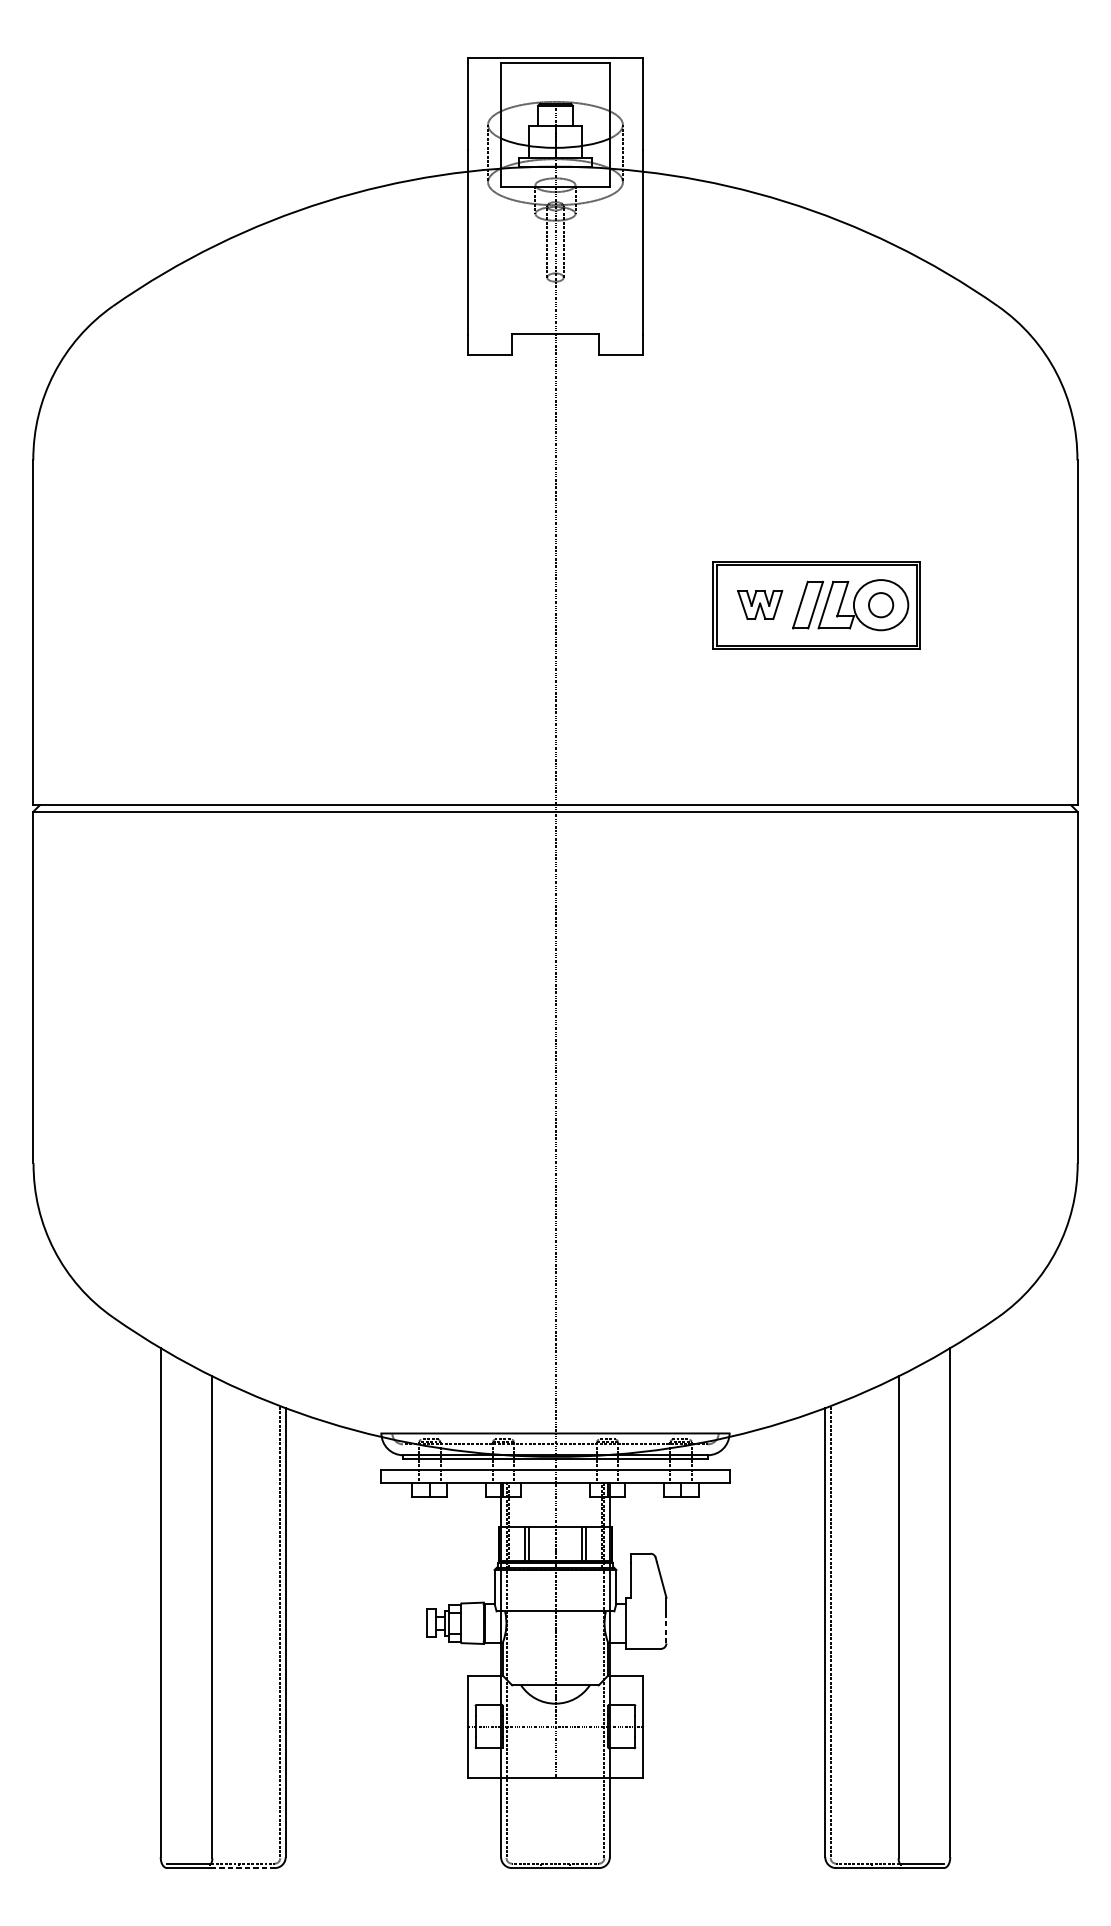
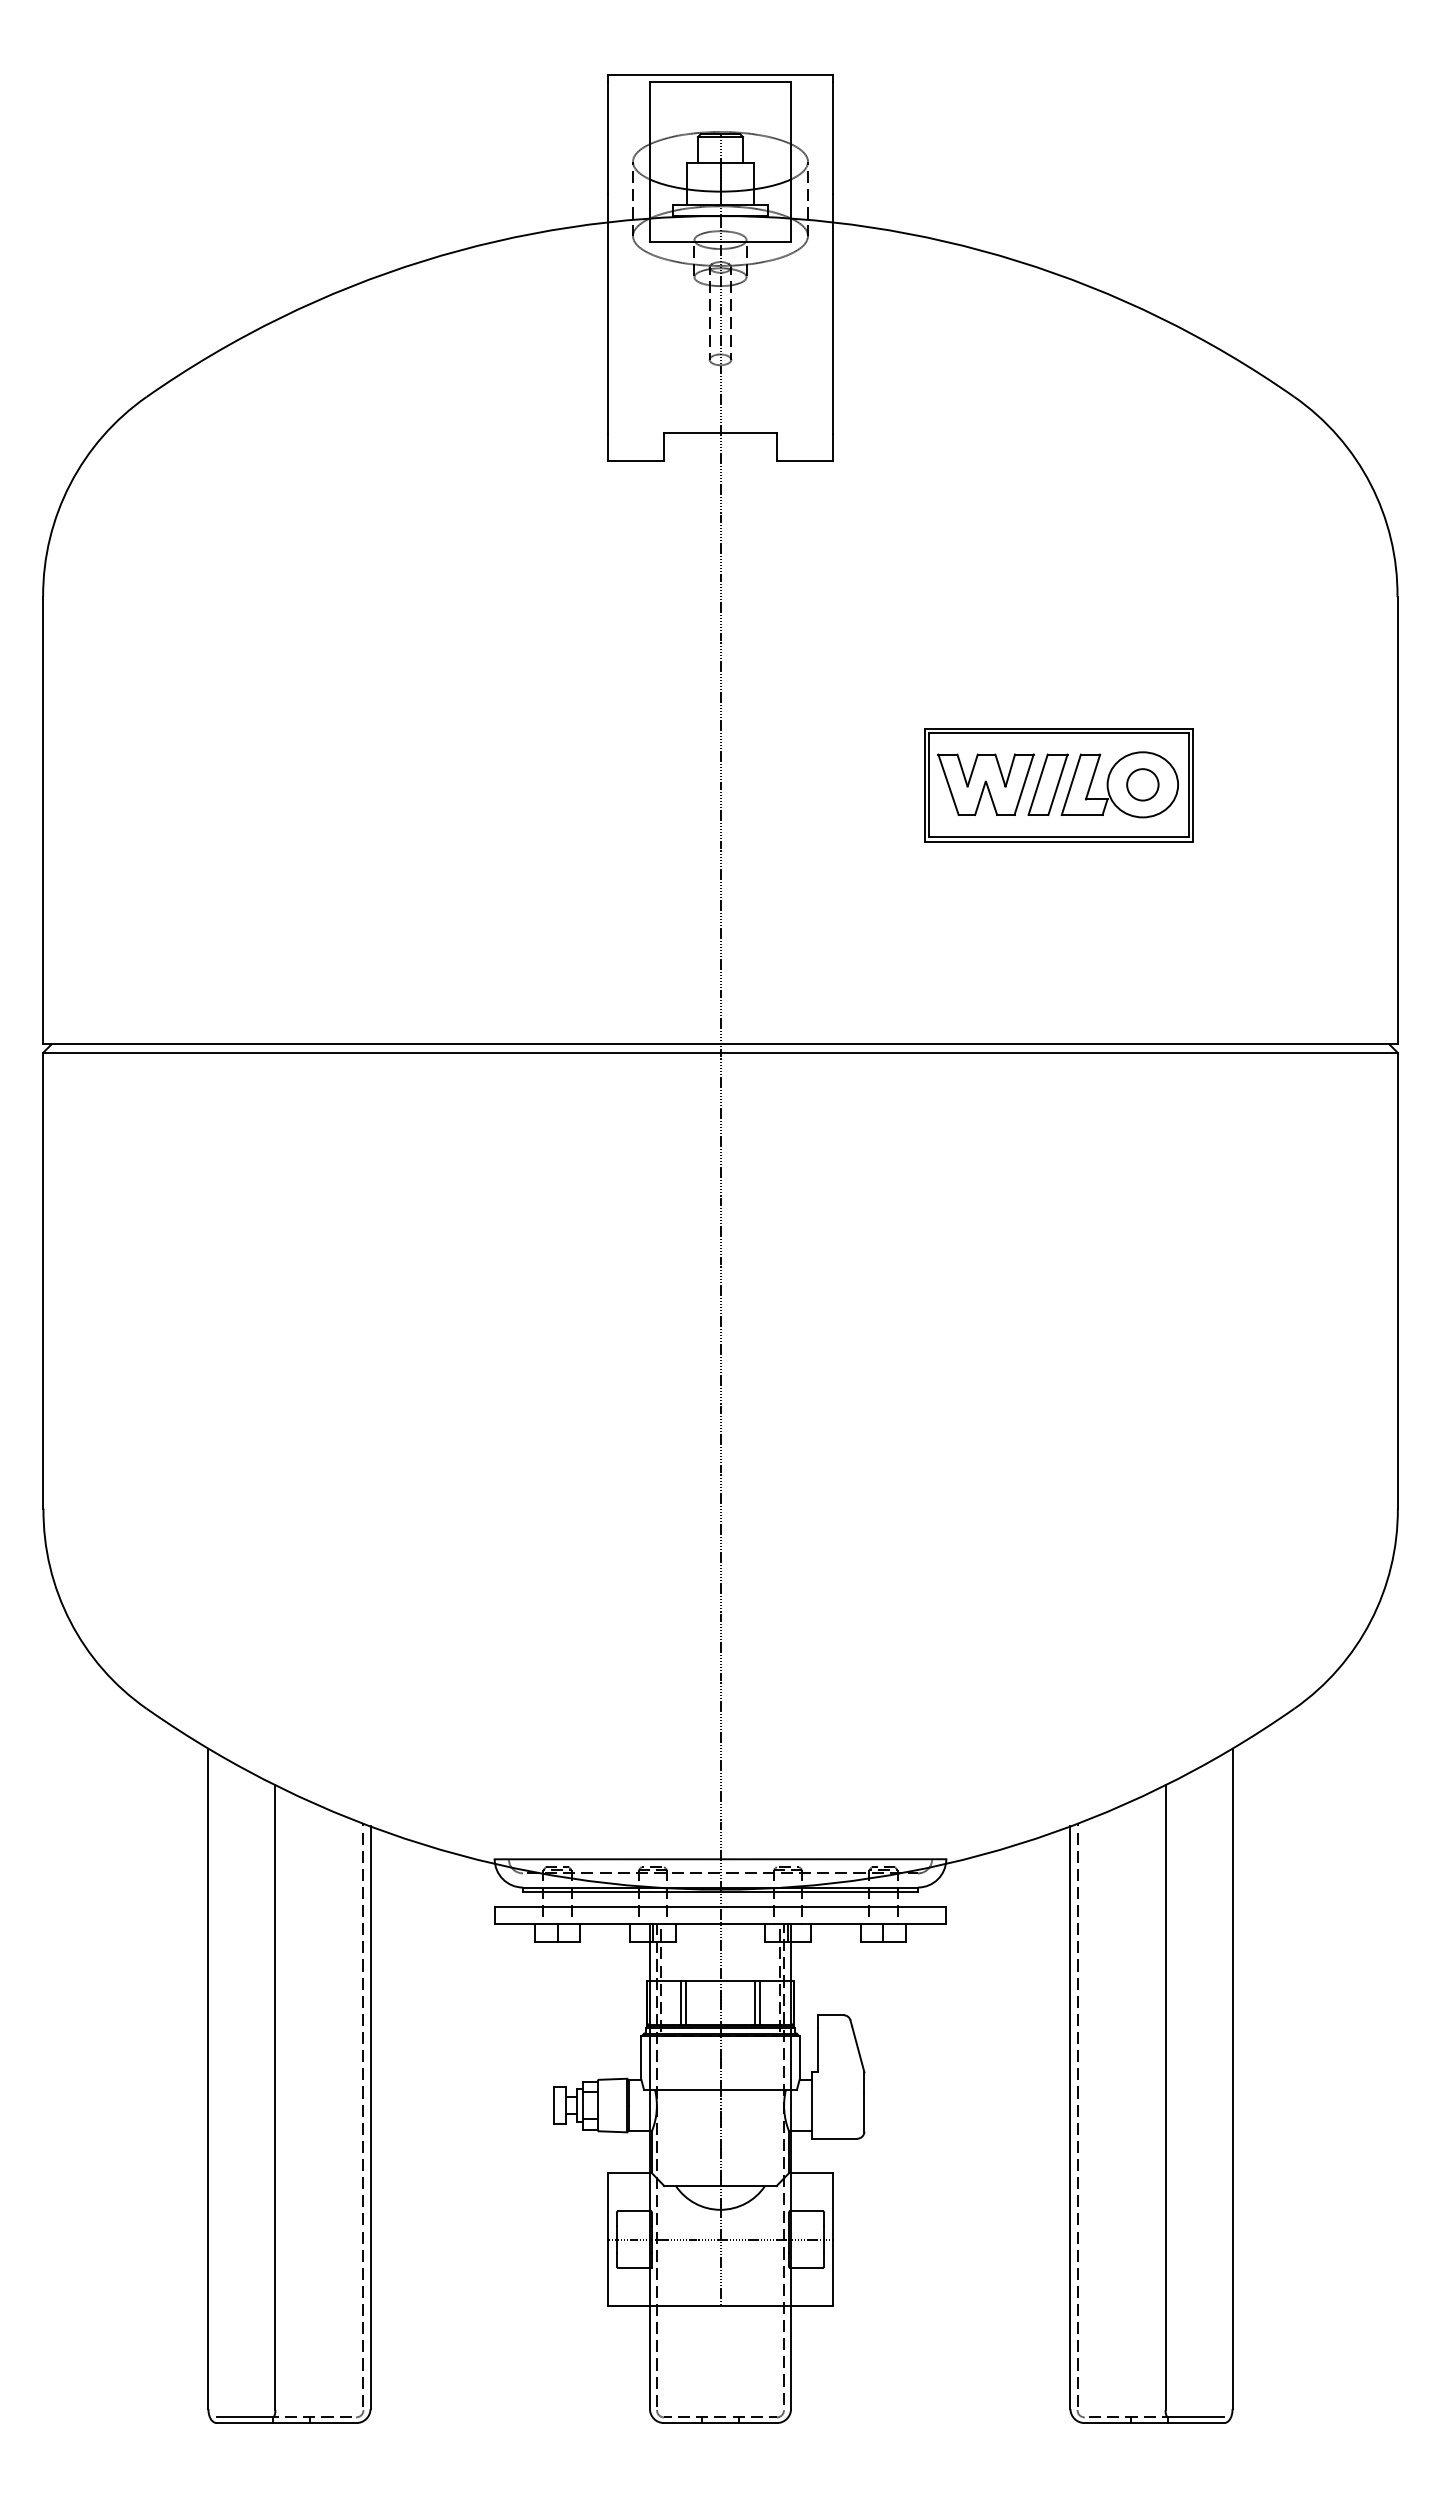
part: (759, 604) -> (985, 784), size x1.67
line: (666, 1627) -> (864, 2111), dashed -> solid
line: (242, 1868) -> (314, 2423), dashed -> solid

